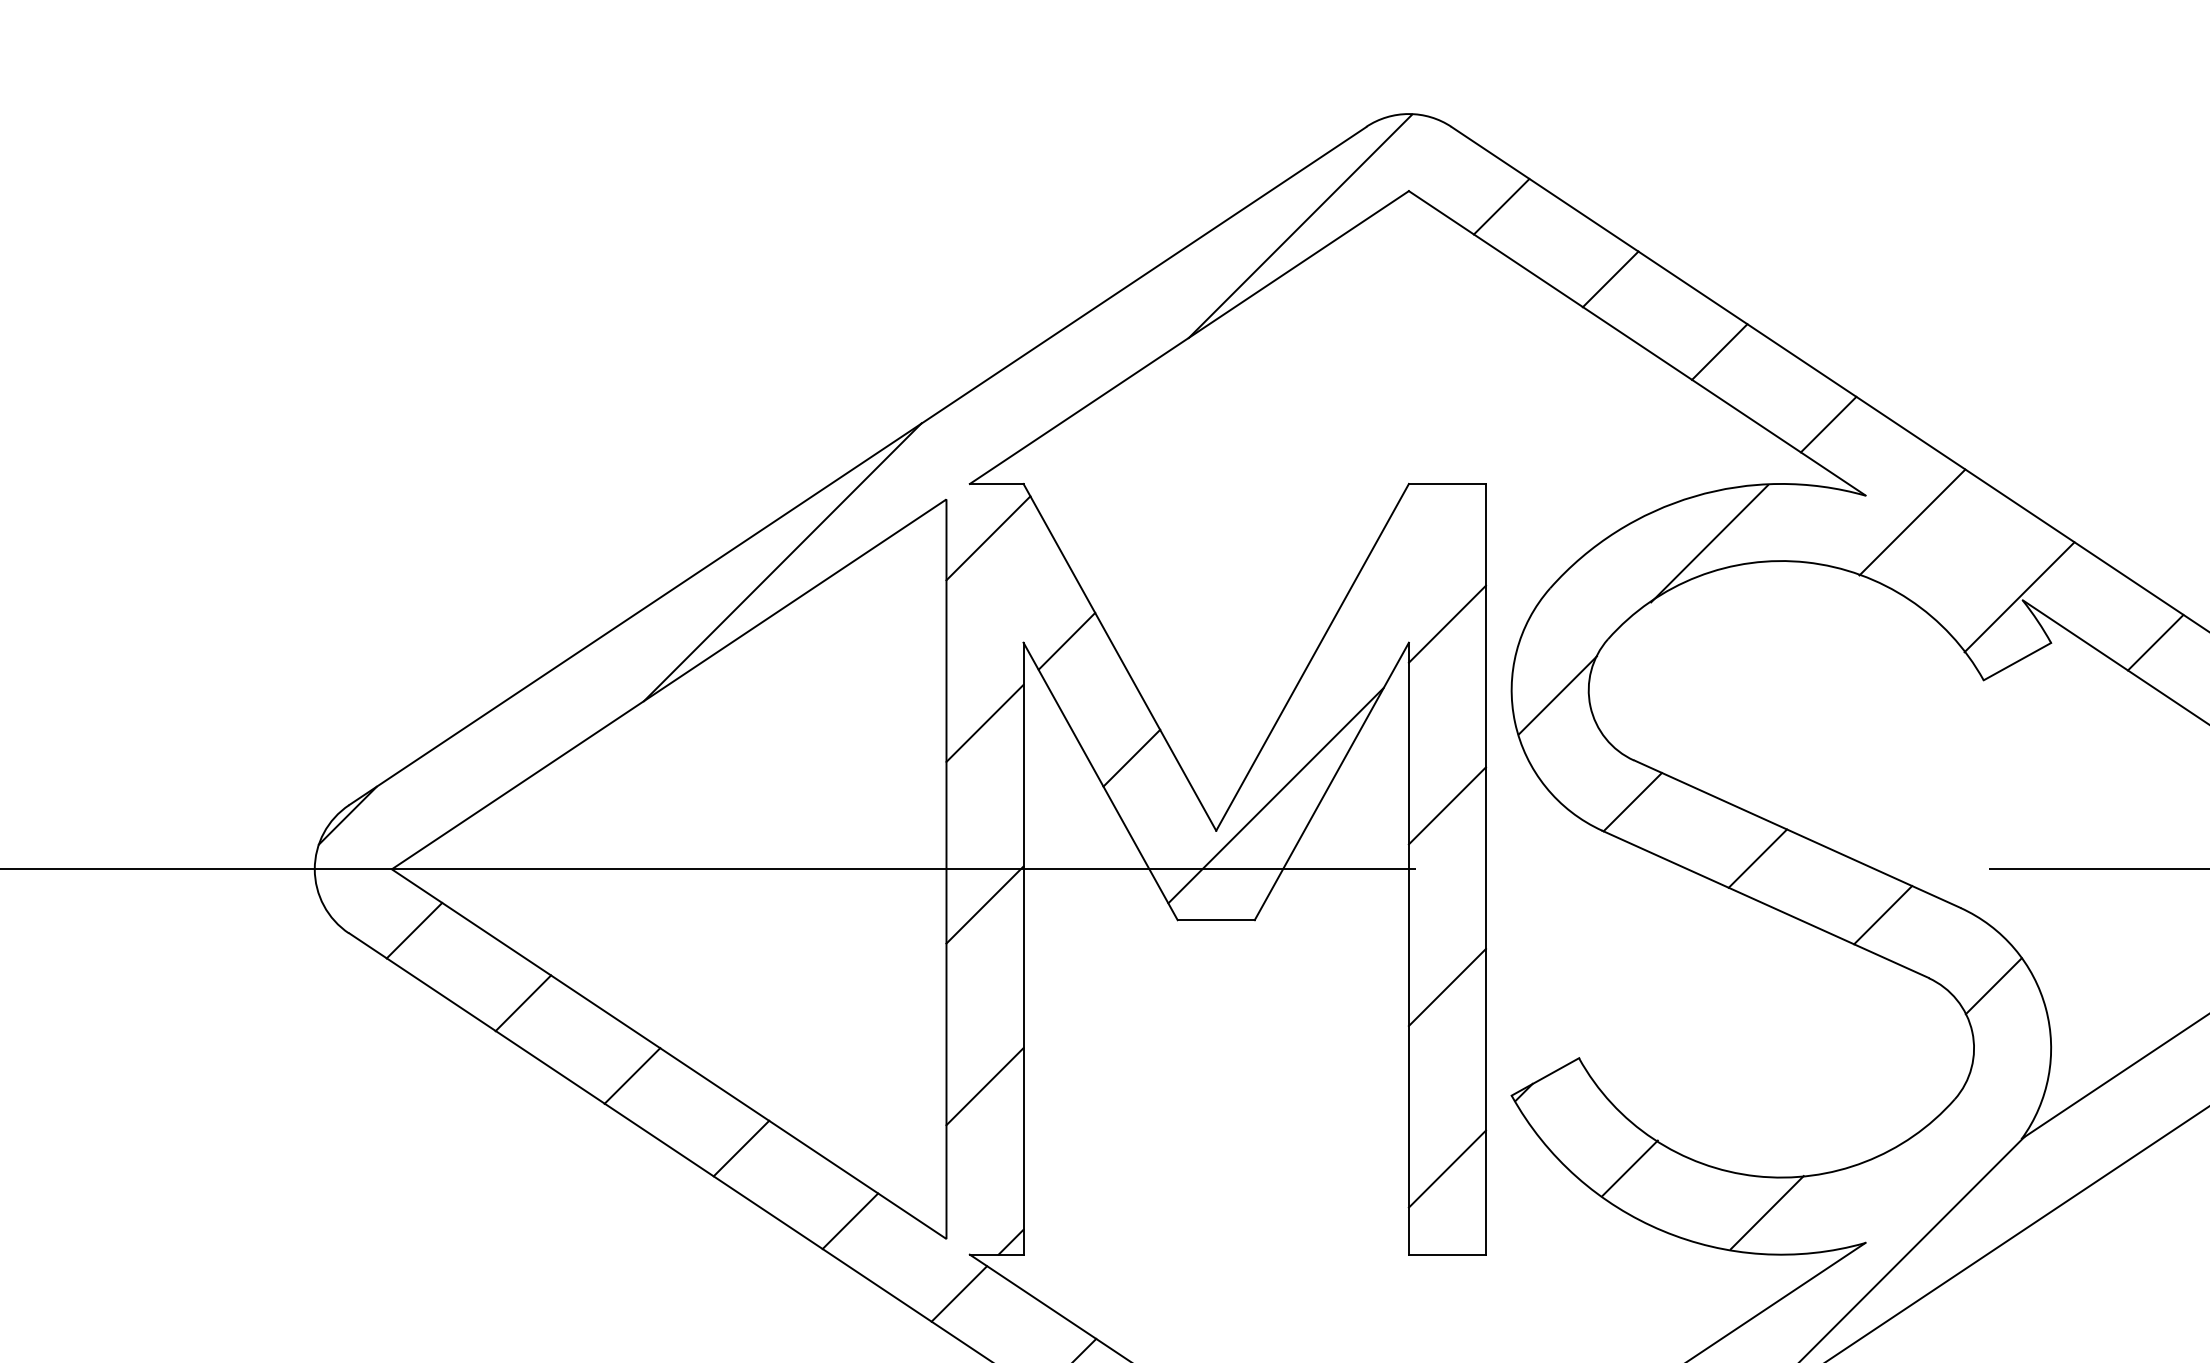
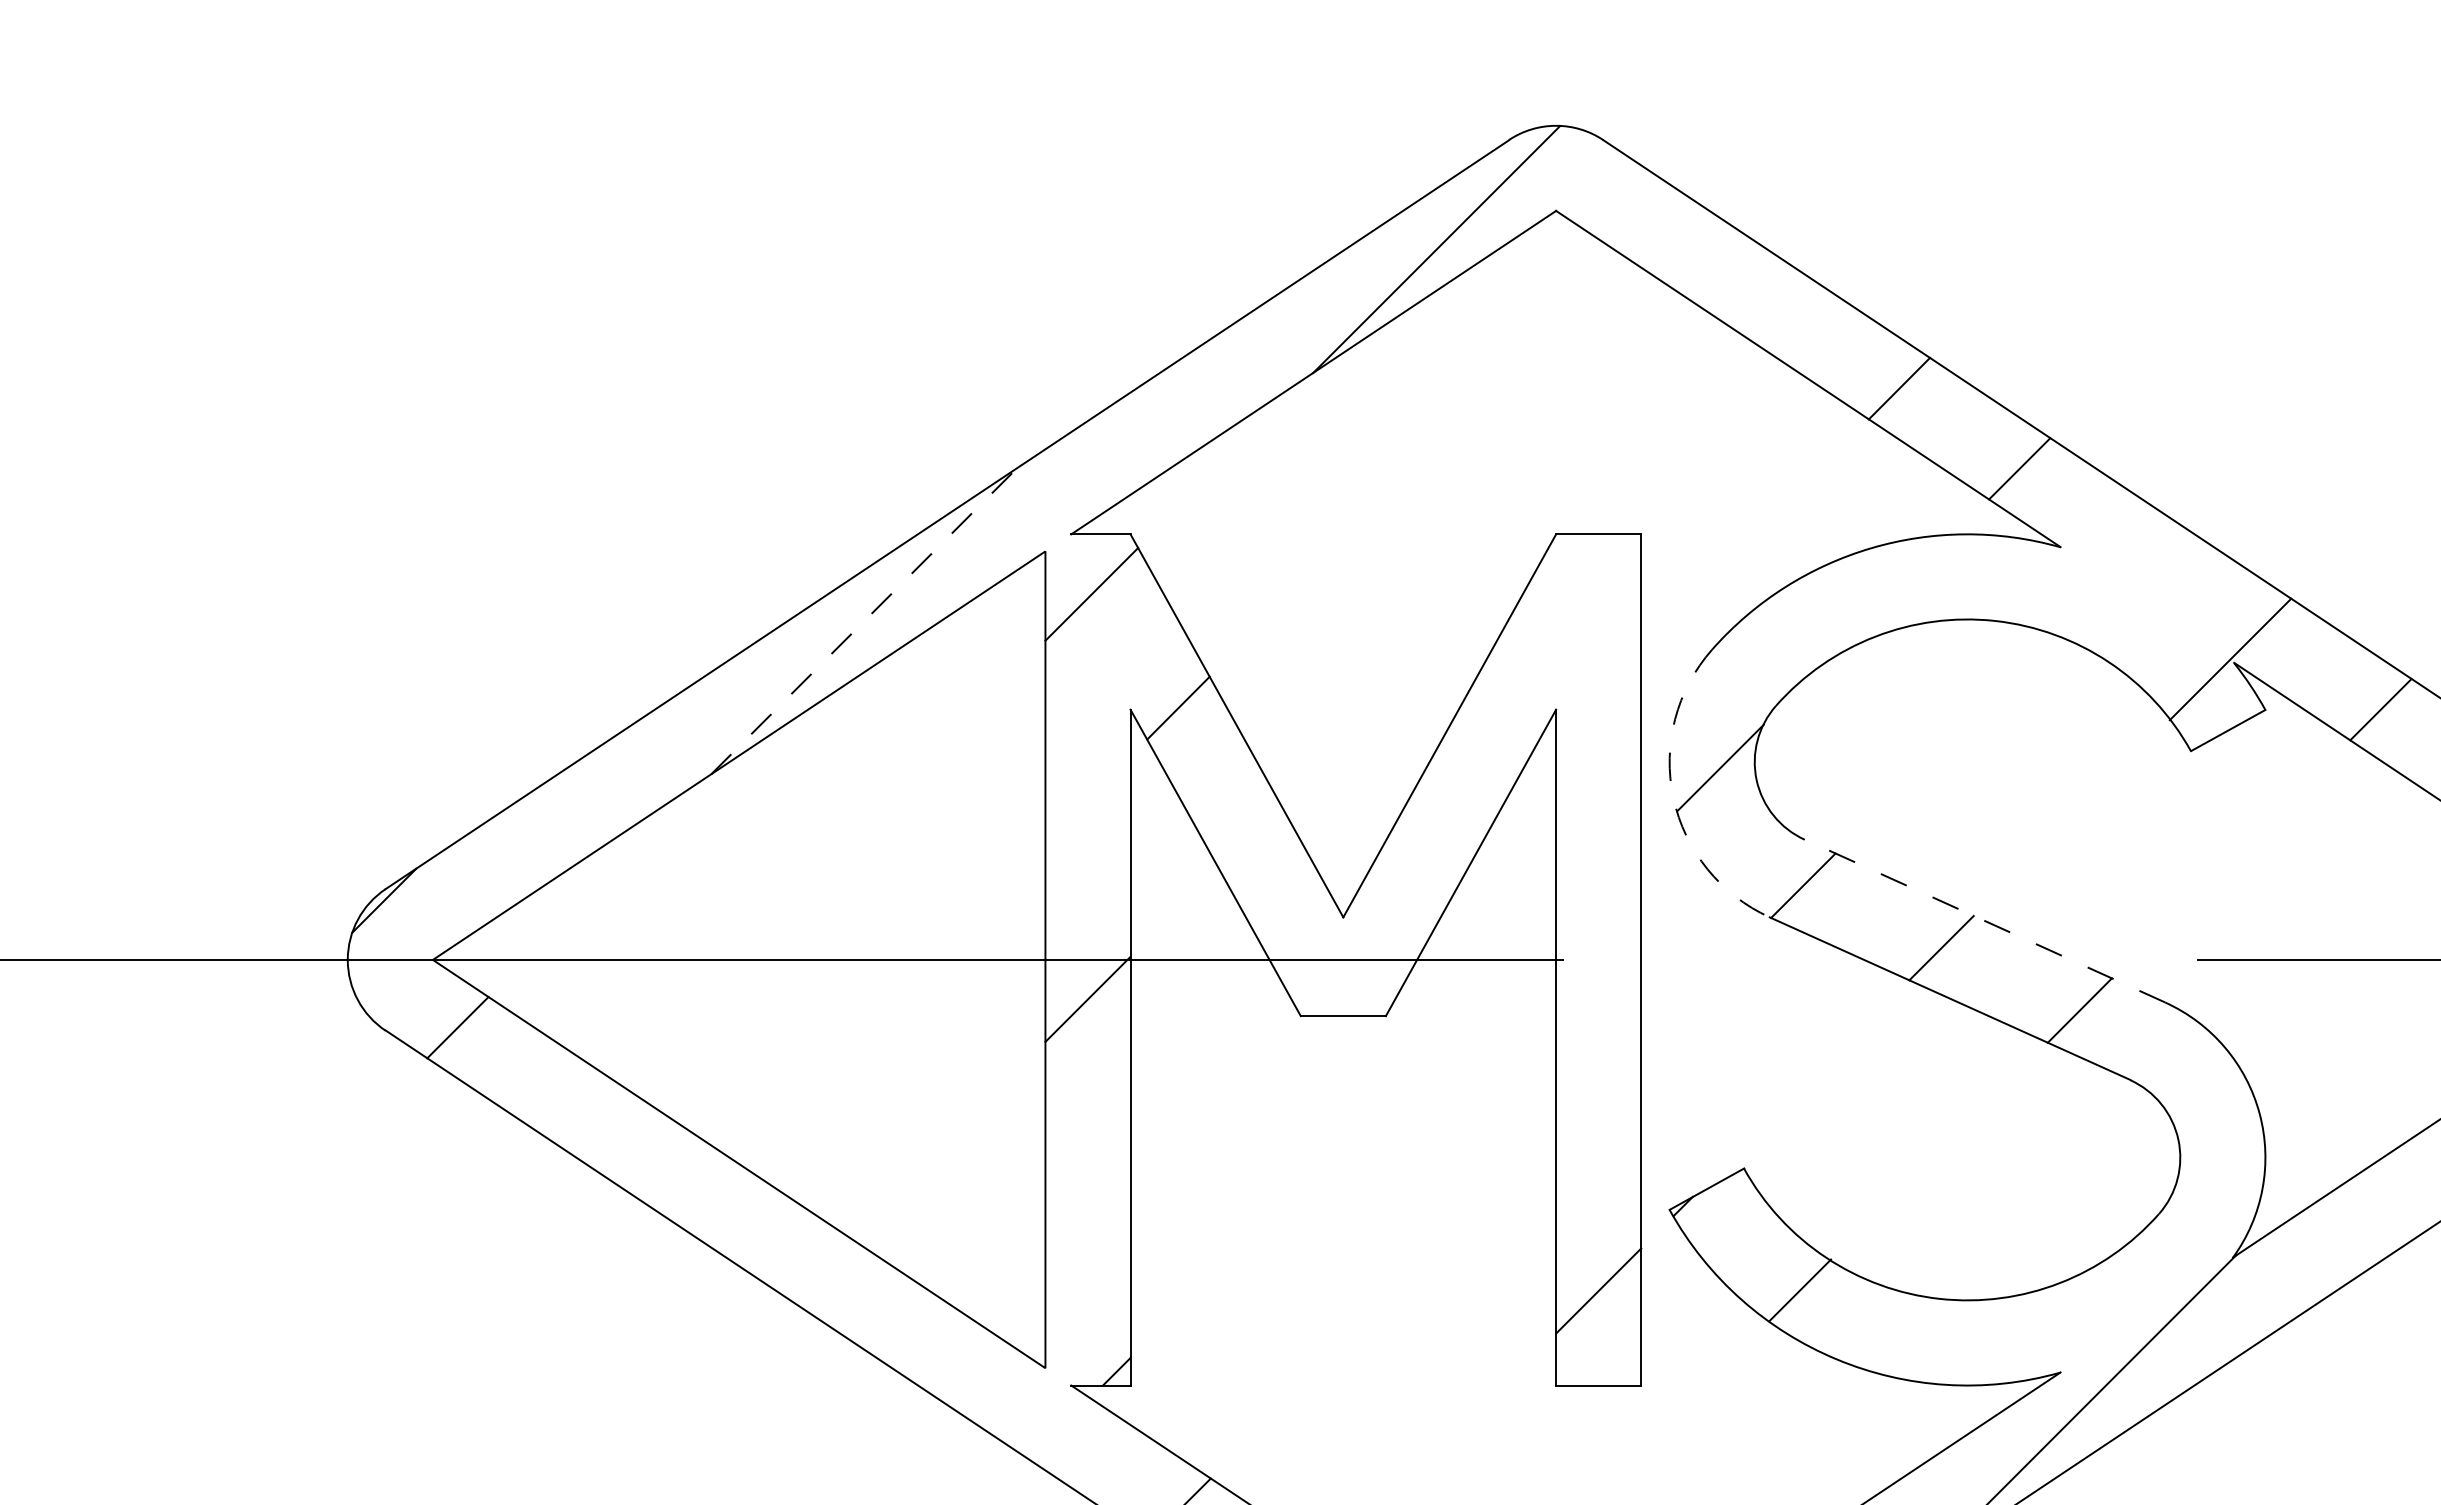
line: (1501, 206) -> (1658, 227), removed
line: (1610, 279) -> (1778, 308), removed
line: (1912, 522) -> (2112, 576), removed
line: (1709, 543) -> (1888, 600), removed
line: (783, 561) -> (865, 619), solid -> dashed
line: (1446, 623) -> (1597, 688), removed
line: (984, 722) -> (1087, 797), removed
arc: (1515, 722) -> (1673, 797), solid -> dashed
line: (1131, 757) -> (1249, 836), removed
line: (1275, 795) -> (1408, 878), removed
line: (1446, 805) -> (1597, 889), removed
line: (1796, 833) -> (1984, 920), solid -> dashed
line: (1993, 986) -> (2201, 1089), removed
line: (1446, 987) -> (1597, 1090), removed
line: (523, 1003) -> (578, 1108), removed
line: (632, 1075) -> (698, 1187), removed
line: (984, 1086) -> (1087, 1199), removed
line: (741, 1148) -> (819, 1268), removed
line: (1766, 1212) -> (1951, 1338), removed
line: (850, 1221) -> (939, 1348), removed
line: (959, 1293) -> (1059, 1428), removed

